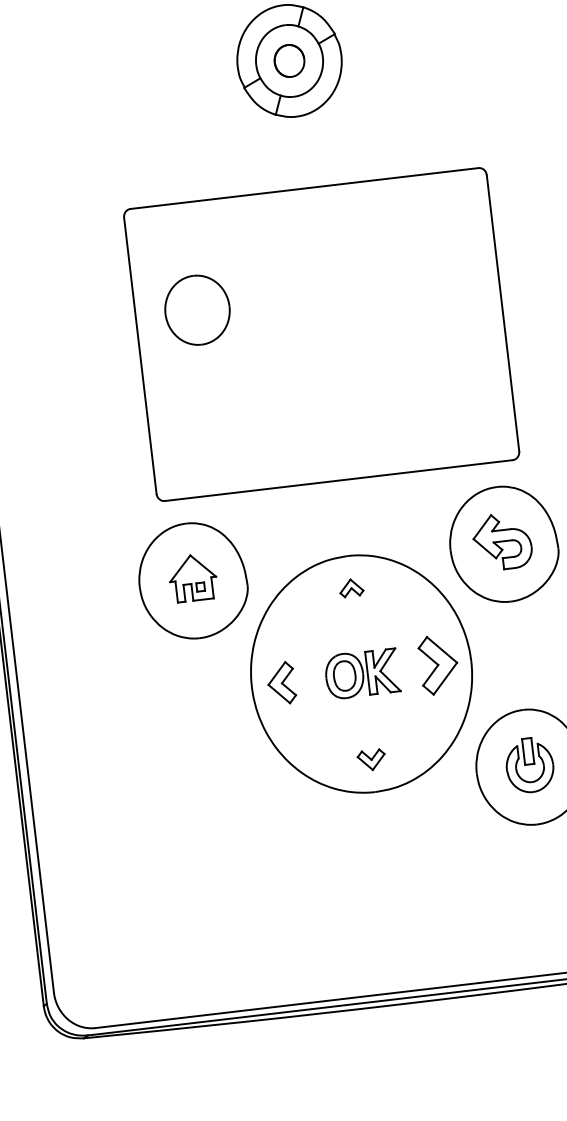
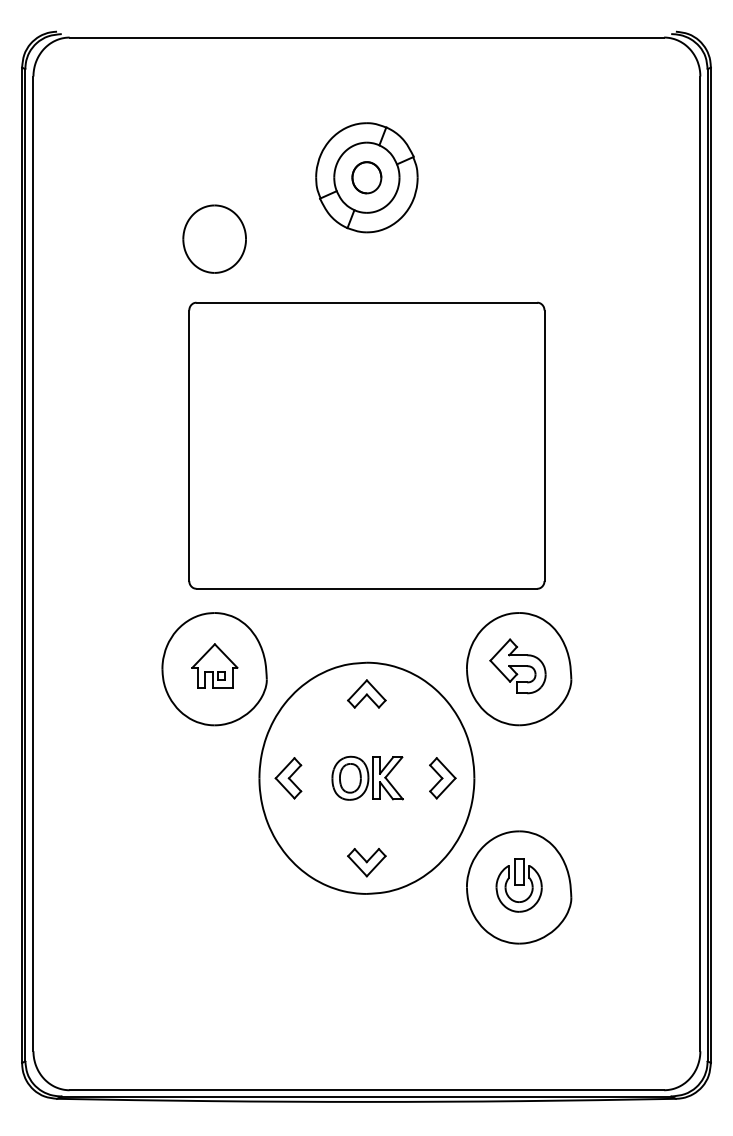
part: (197, 309) -> (214, 238), moved
part: (350, 587) -> (366, 693), size x1.67
part: (438, 665) -> (442, 778), size x0.71
part: (371, 760) -> (366, 862), size x1.43

